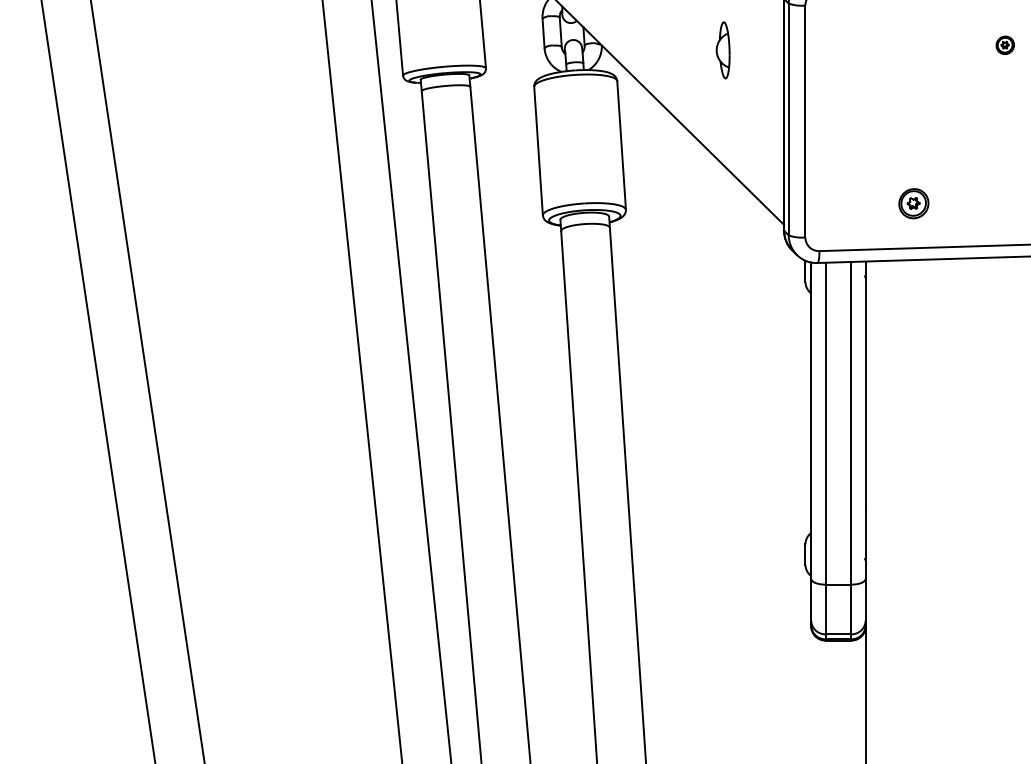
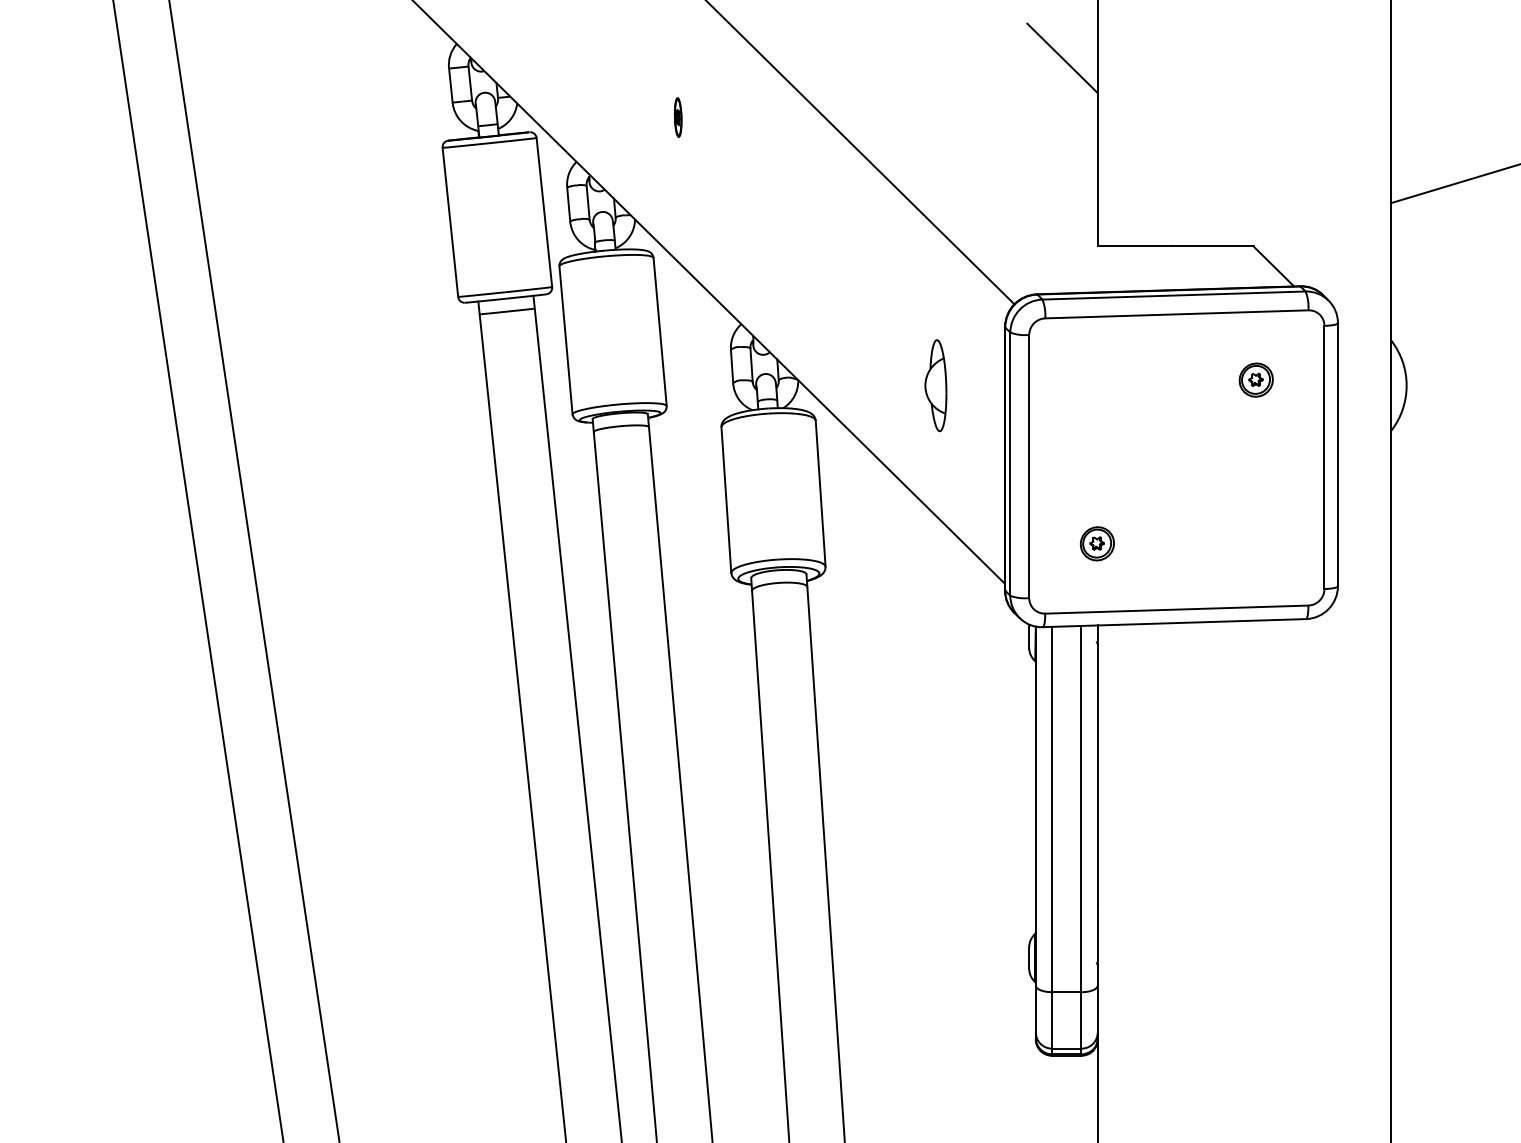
part: (1004, 44) -> (1255, 379), size x1.67
part: (722, 50) -> (935, 385), size x1.43
part: (913, 203) -> (1096, 543), moved

